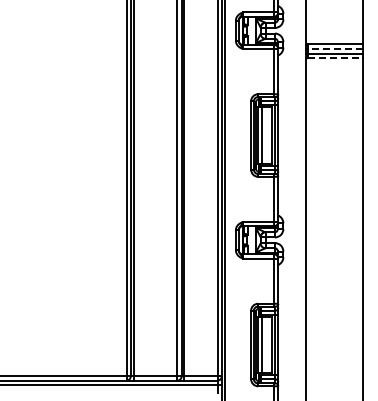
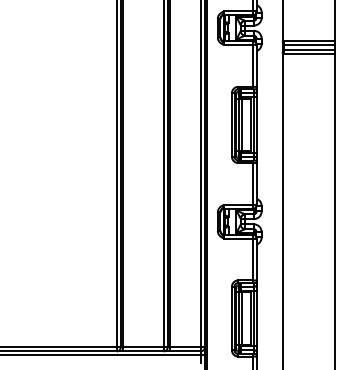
line: (334, 48) -> (308, 44), dashed -> solid
line: (335, 58) -> (309, 53), dashed -> solid

